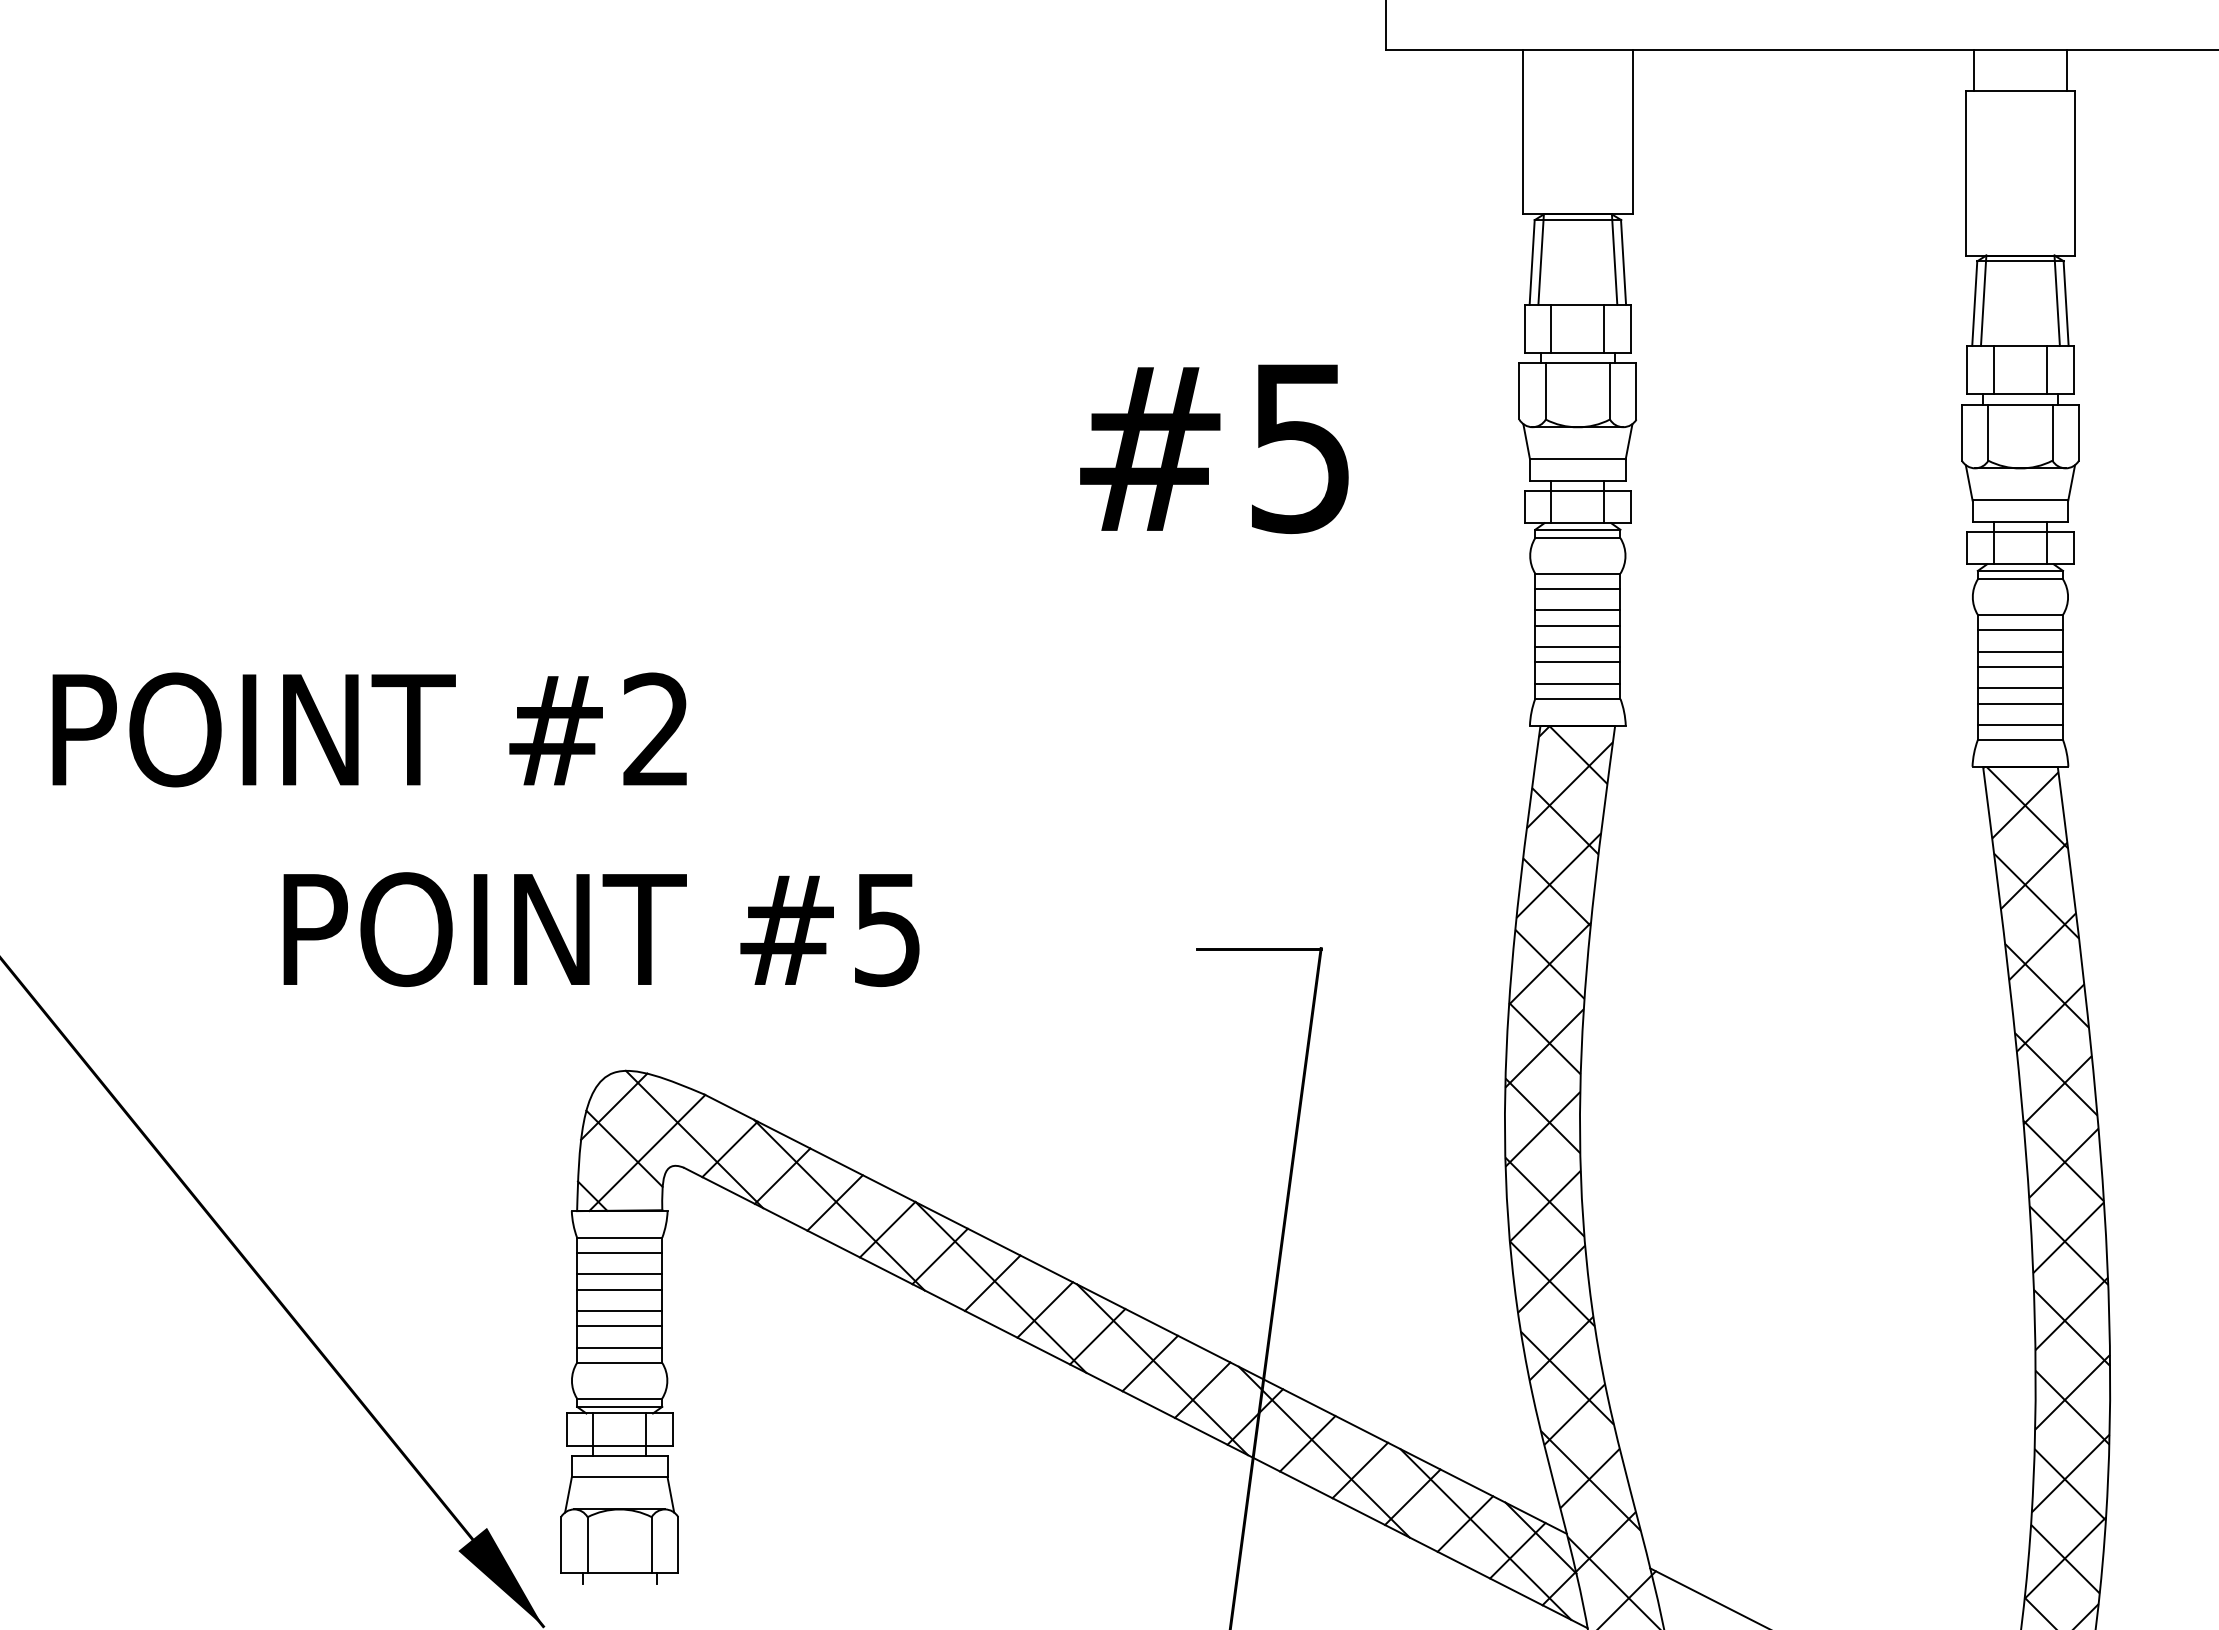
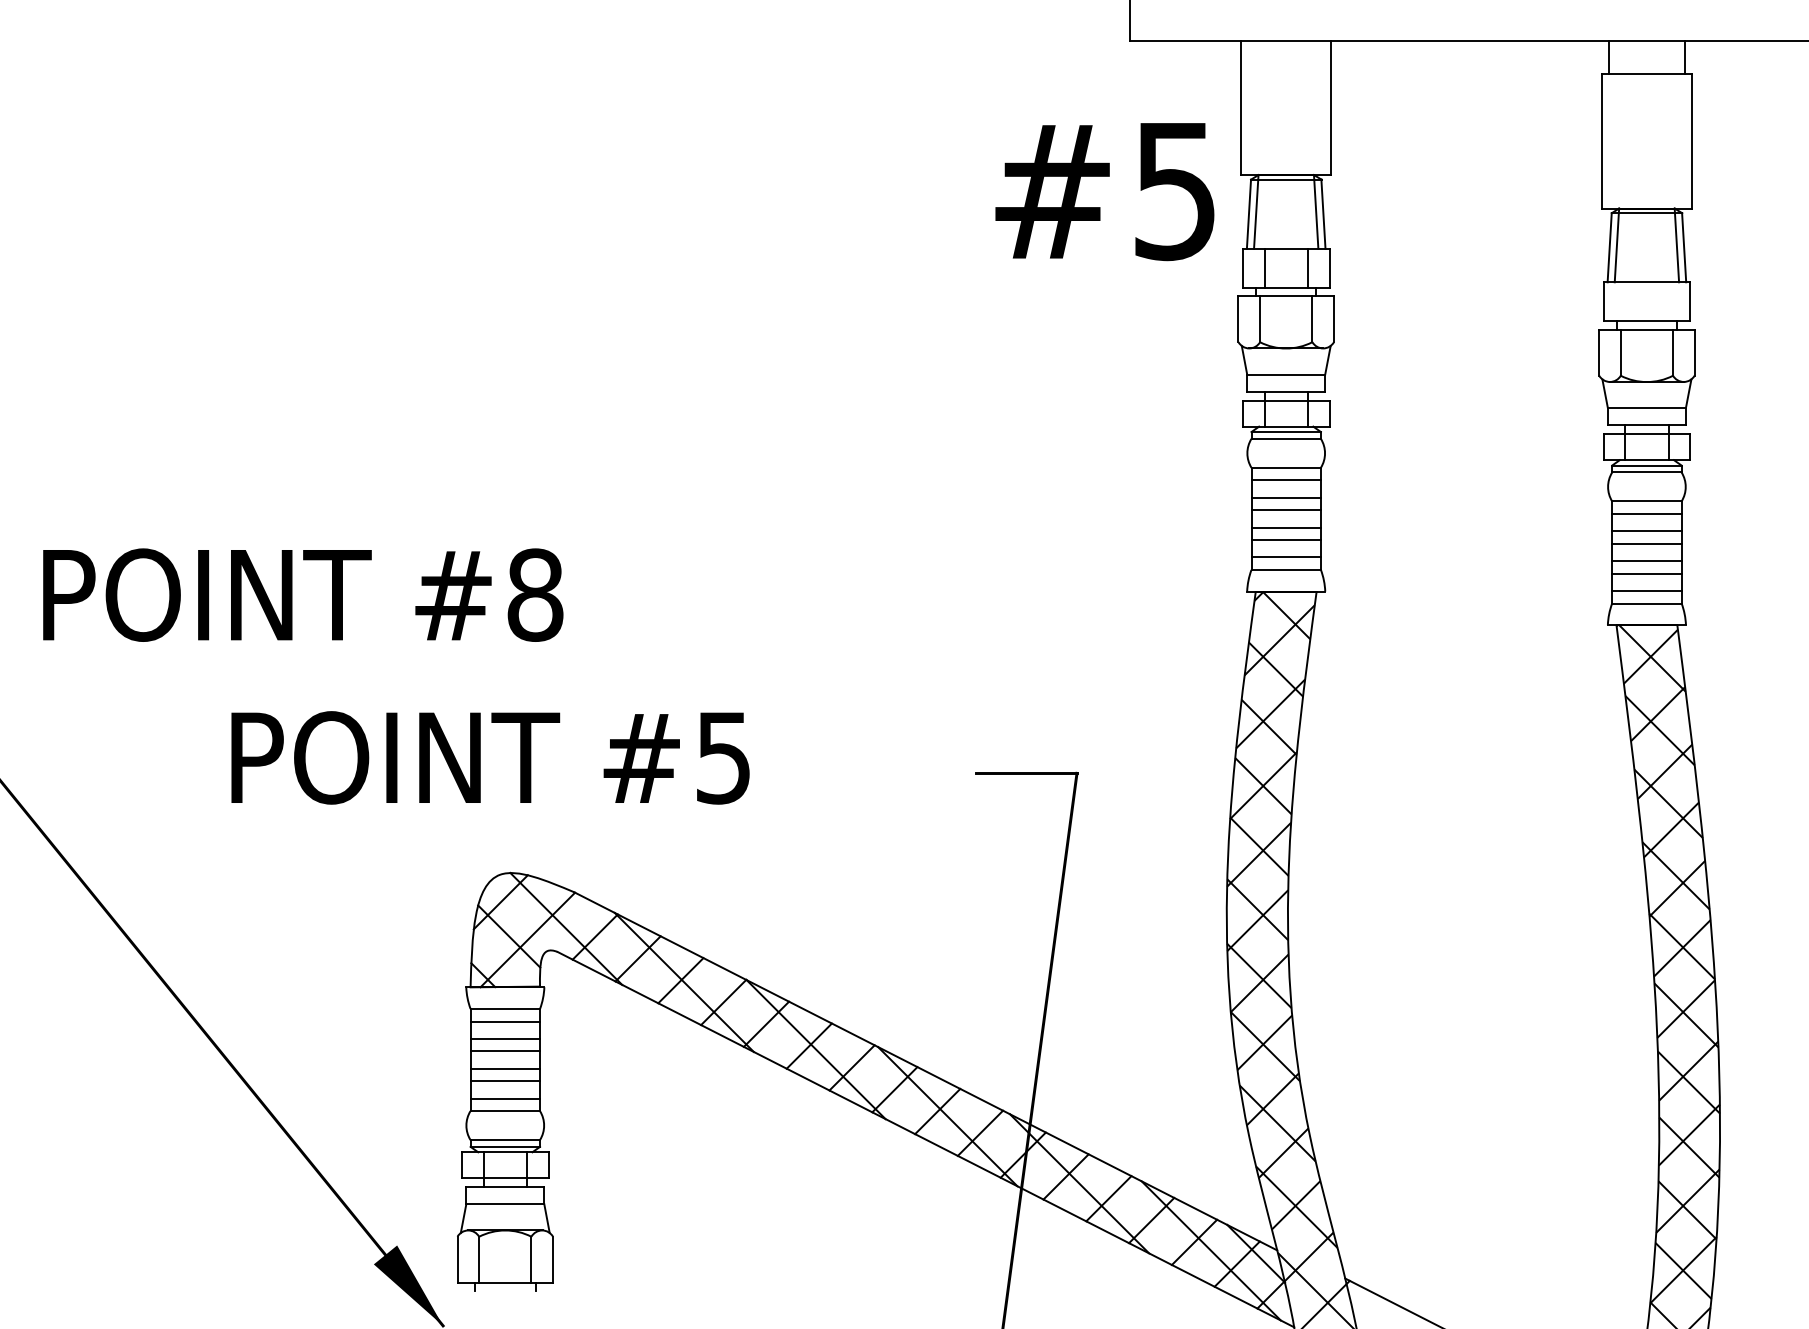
line: (1993, 369) -> (1624, 301), removed
line: (2047, 369) -> (1668, 301), removed
text: (1214, 448) -> (1104, 191), moved
text: (656, 729) -> (535, 594), #2 -> #8

